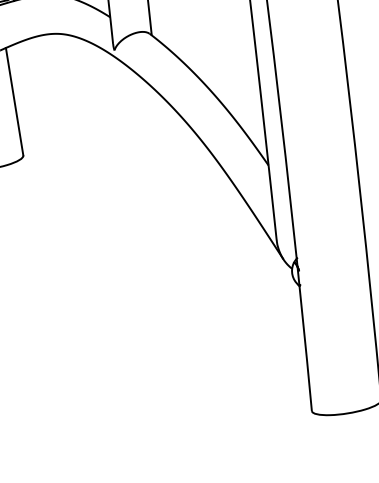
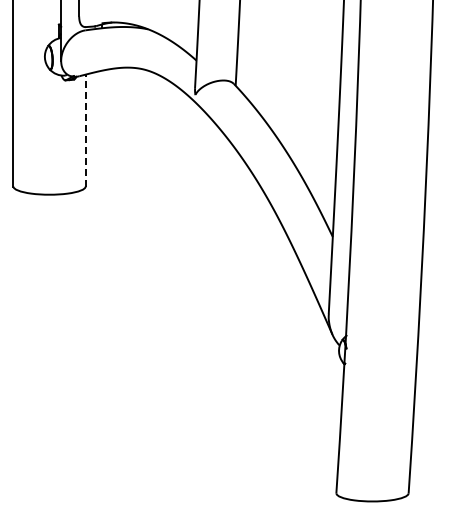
line: (14, 101) -> (85, 130), solid -> dashed

